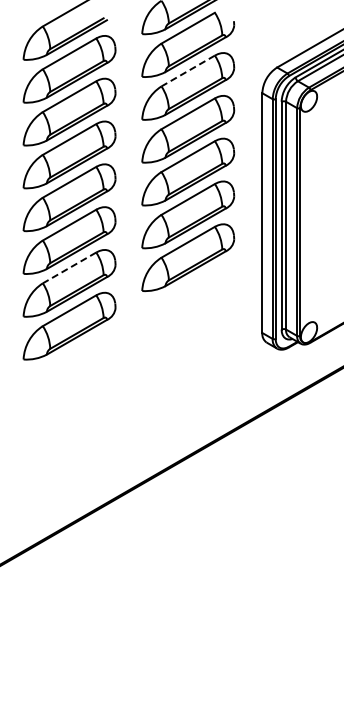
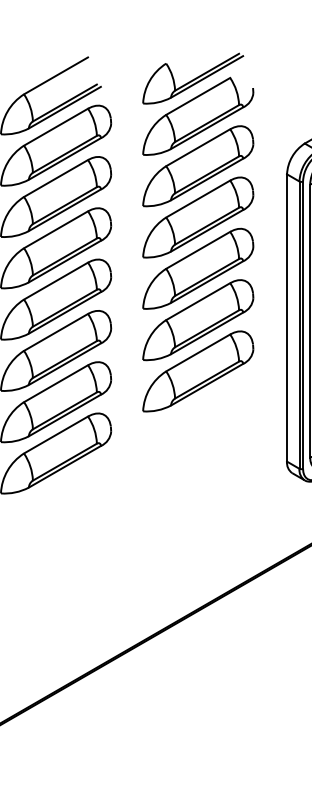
line: (188, 71) -> (198, 148), dashed -> solid
line: (69, 267) -> (55, 383), dashed -> solid

